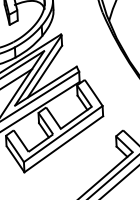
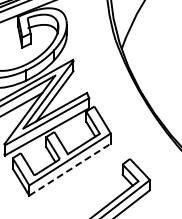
line: (64, 144) -> (70, 169), solid -> dashed

